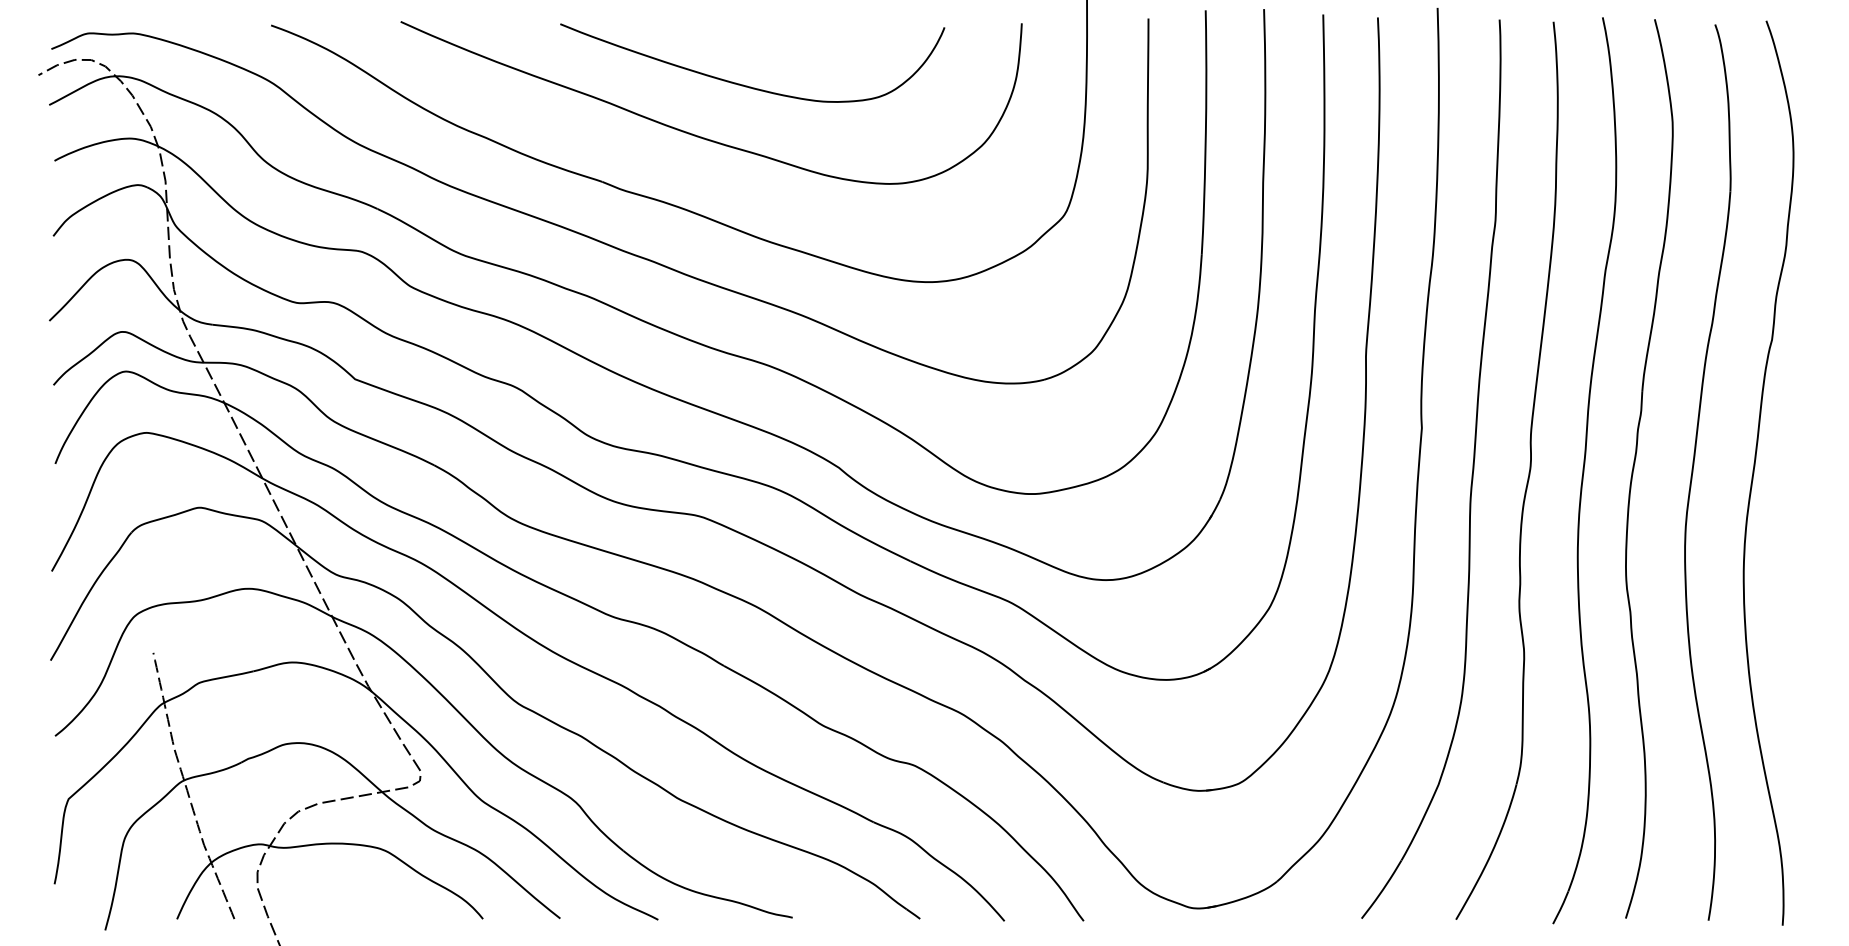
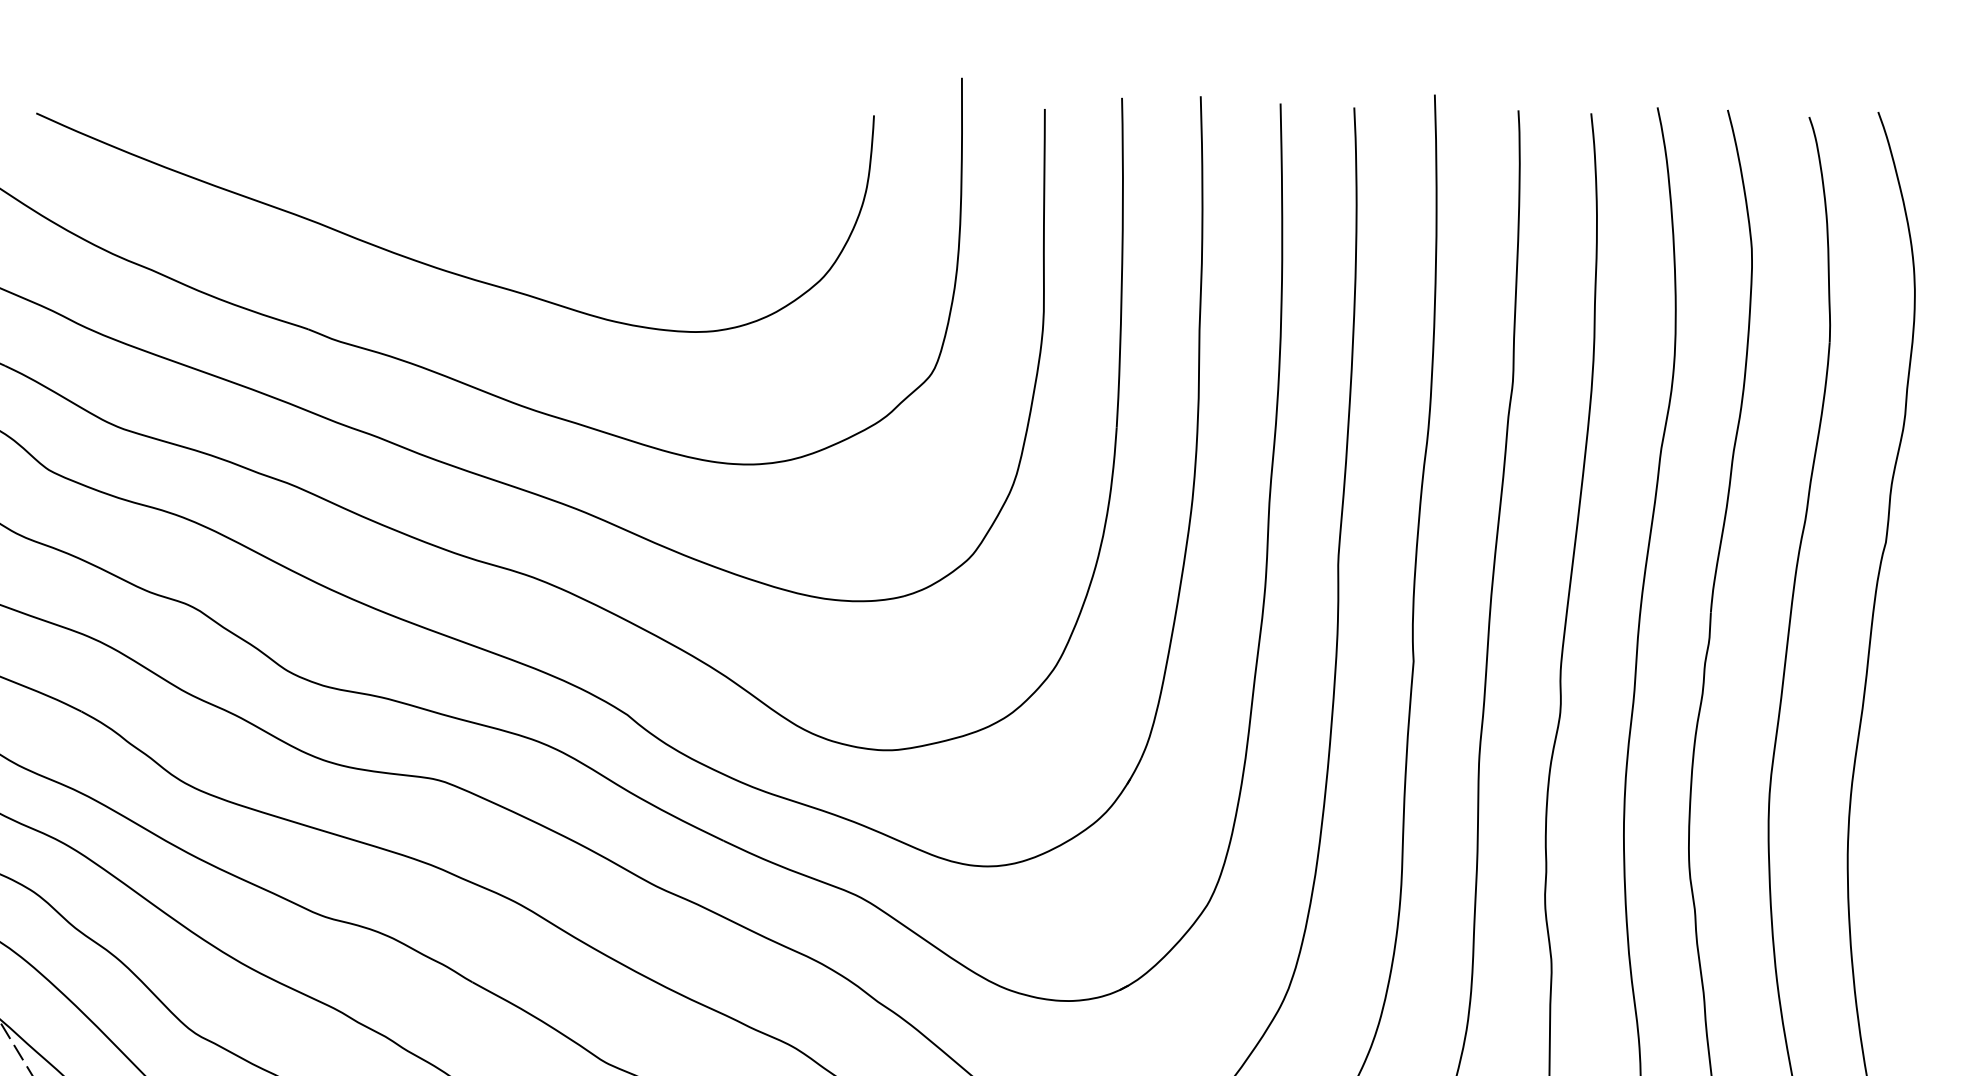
curve: (747, 85) -> (504, 199), removed

